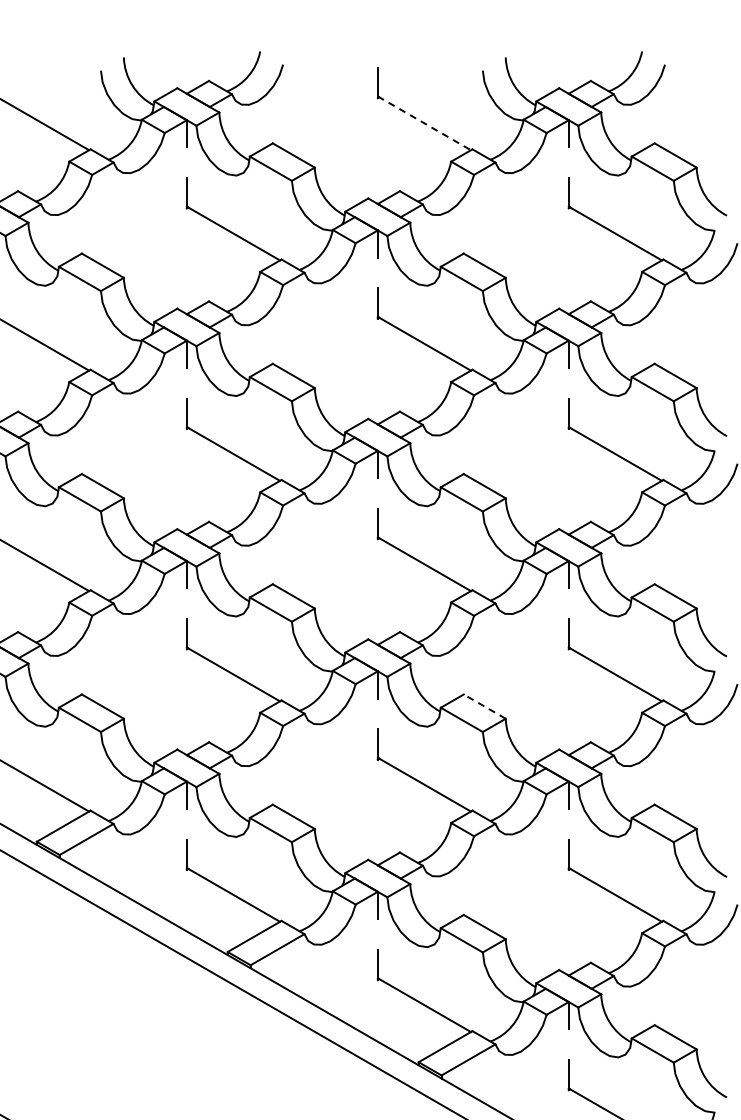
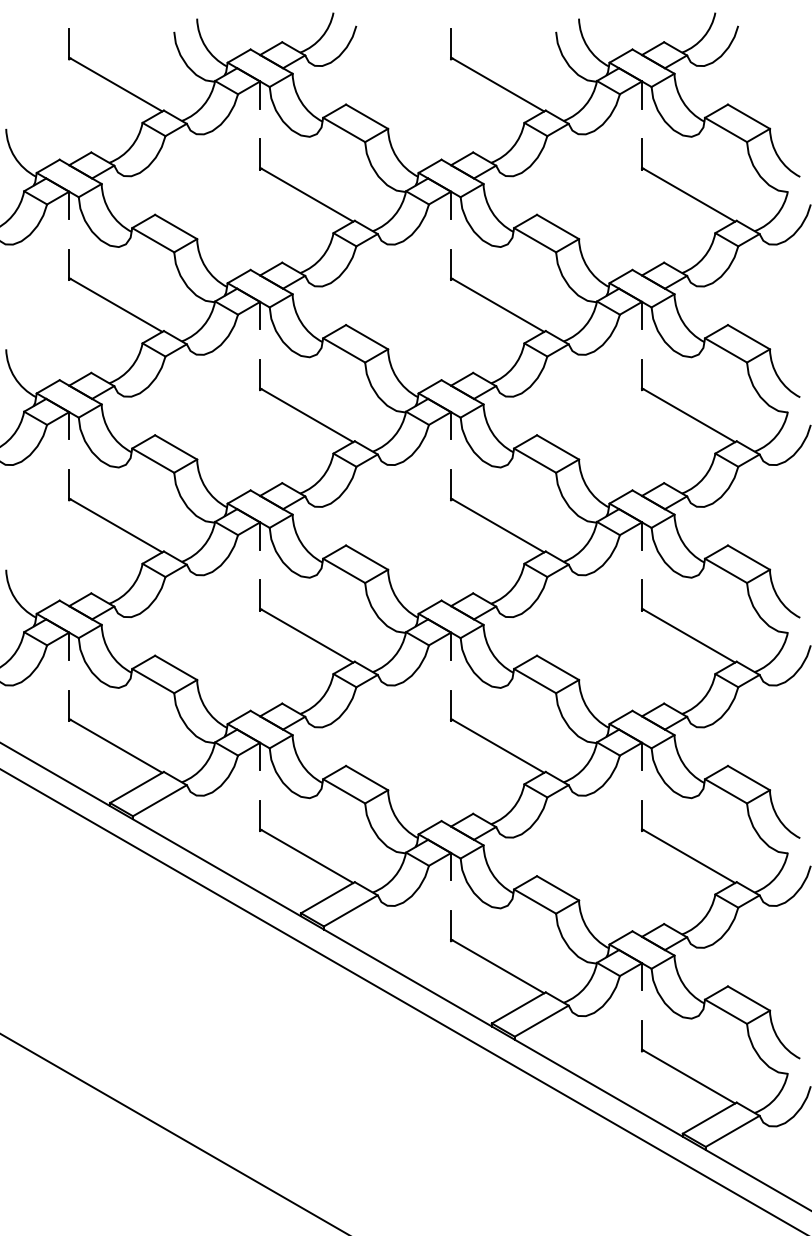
line: (424, 123) -> (497, 84), dashed -> solid
line: (484, 706) -> (557, 667), dashed -> solid

